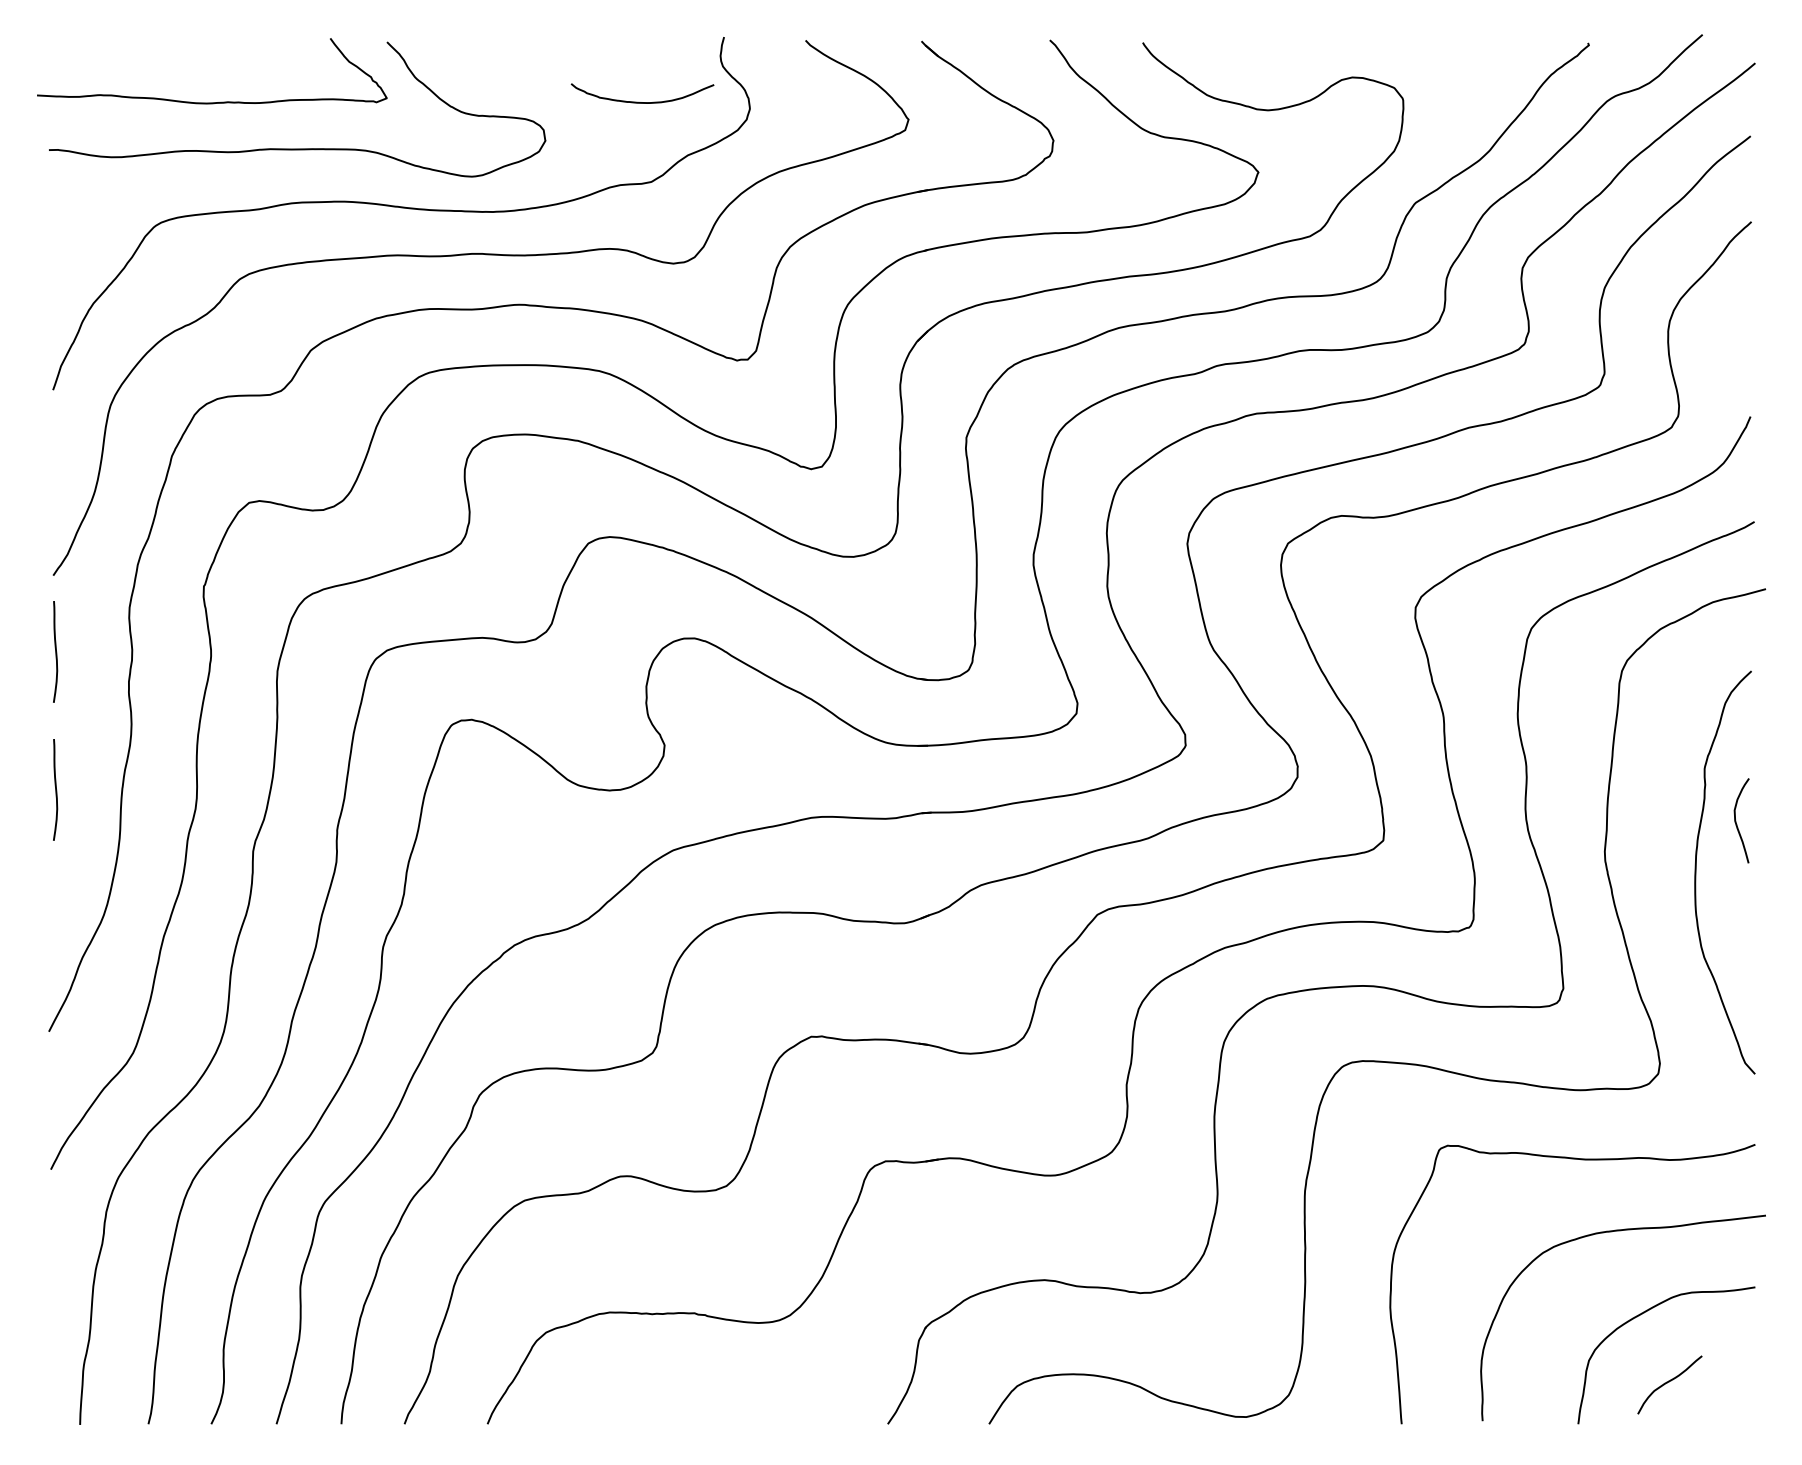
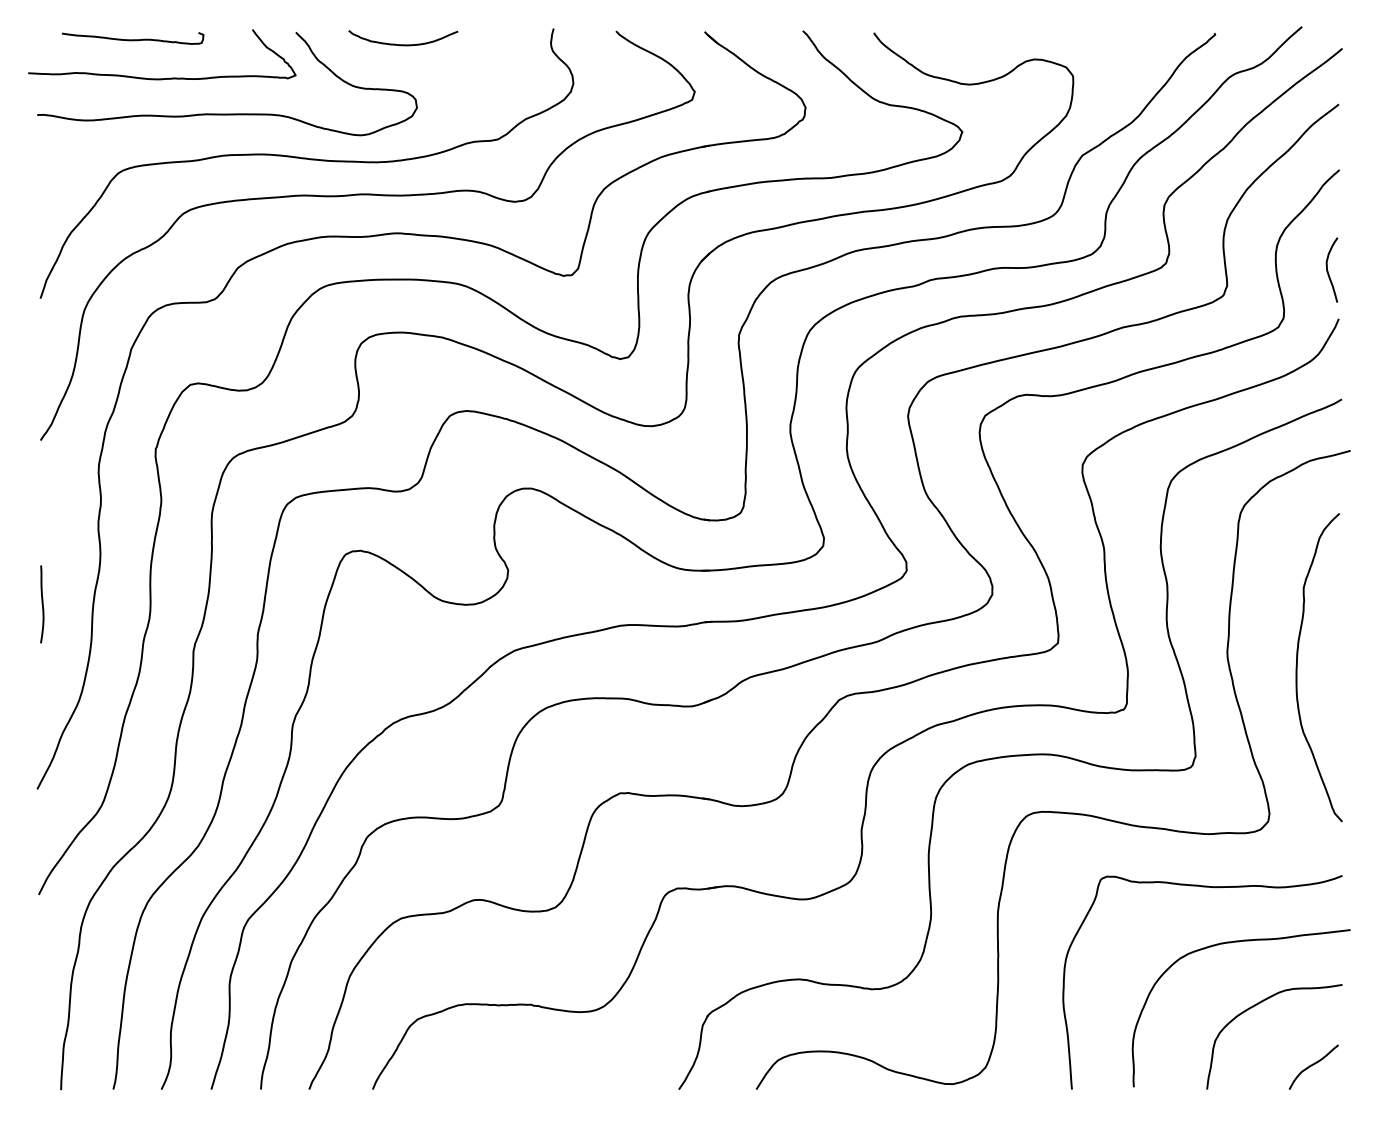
curve: (174, 51) -> (133, 39), added
curve: (638, 101) -> (400, 44), moved
curve: (55, 651) -> (42, 498), removed
curve: (1736, 820) -> (1328, 269), moved
curve: (1669, 1382) -> (1313, 1065), moved

